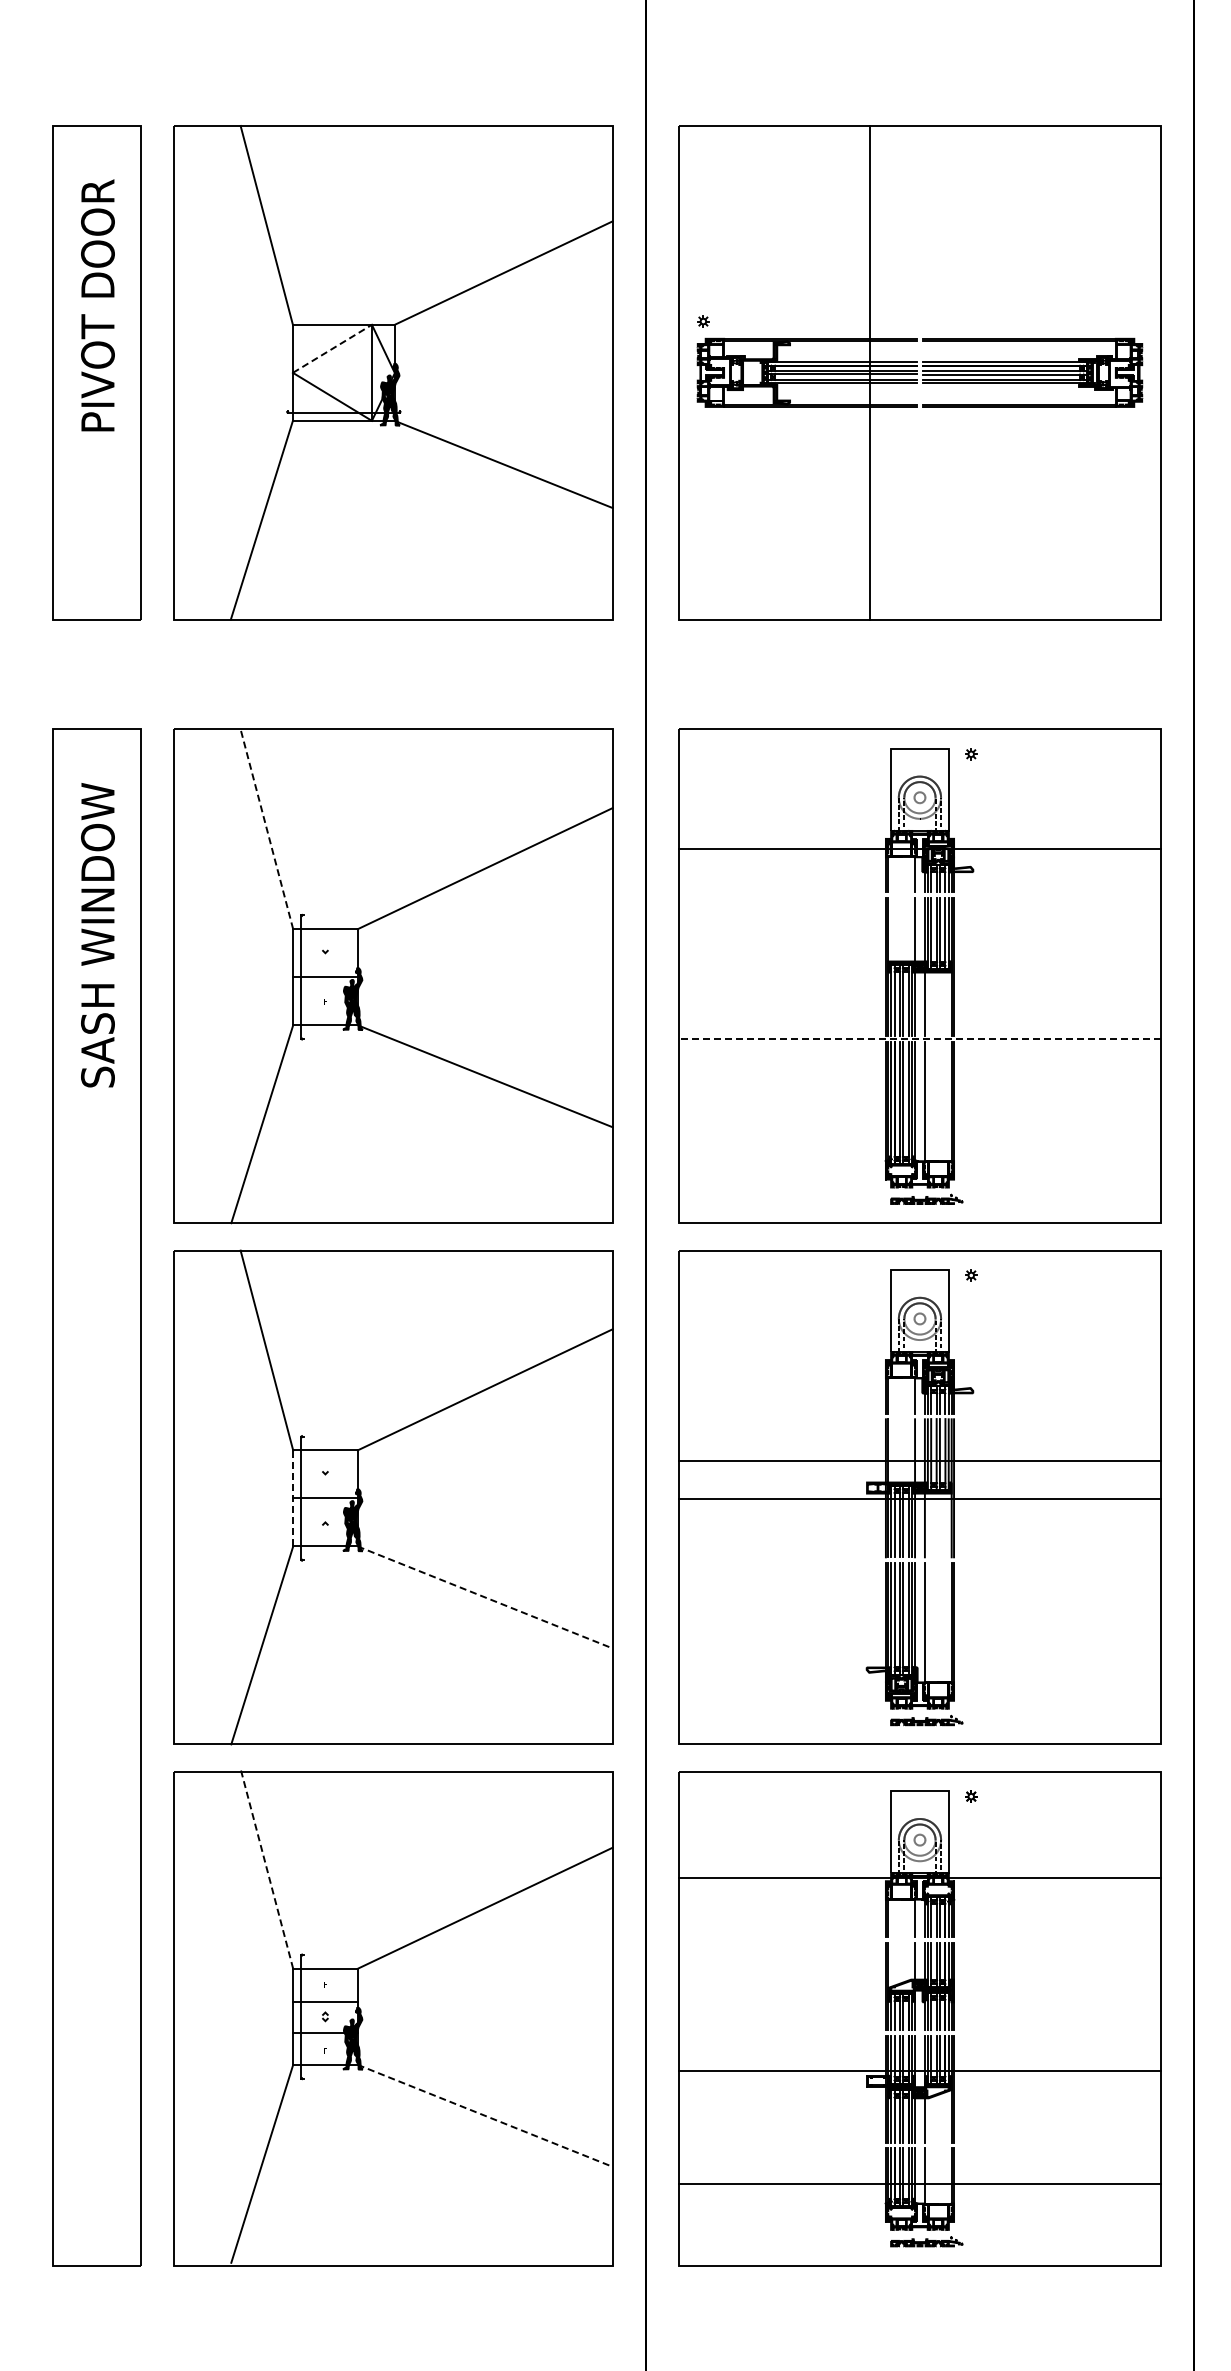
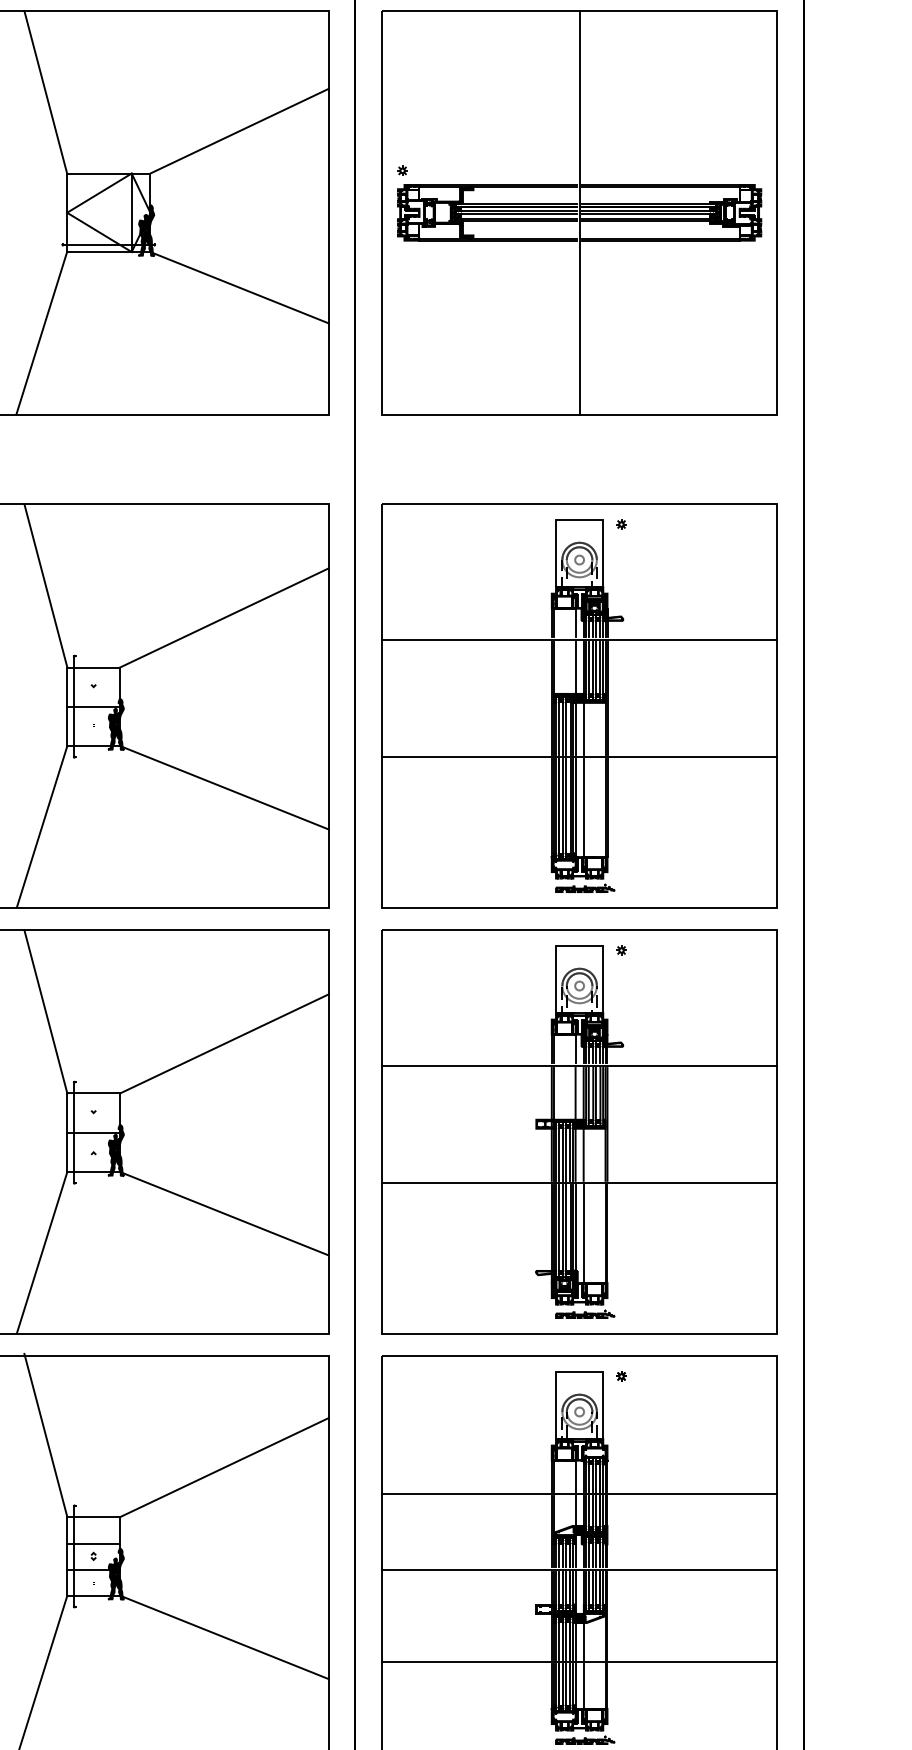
line: (332, 348) -> (99, 192), dashed -> solid
line: (870, 372) -> (580, 212), moved
line: (266, 828) -> (45, 585), dashed -> solid
line: (919, 849) -> (579, 639), moved
line: (919, 1038) -> (579, 756), dashed -> solid
line: (919, 1461) -> (579, 1065), moved
line: (293, 1497) -> (67, 1131), dashed -> solid
line: (919, 1499) -> (579, 1183), moved
line: (485, 1597) -> (224, 1213), dashed -> solid
line: (266, 1868) -> (45, 1435), dashed -> solid
line: (919, 1878) -> (579, 1494), moved
line: (919, 2071) -> (579, 1570), moved
line: (485, 2116) -> (224, 1637), dashed -> solid
line: (919, 2183) -> (579, 1661), moved

